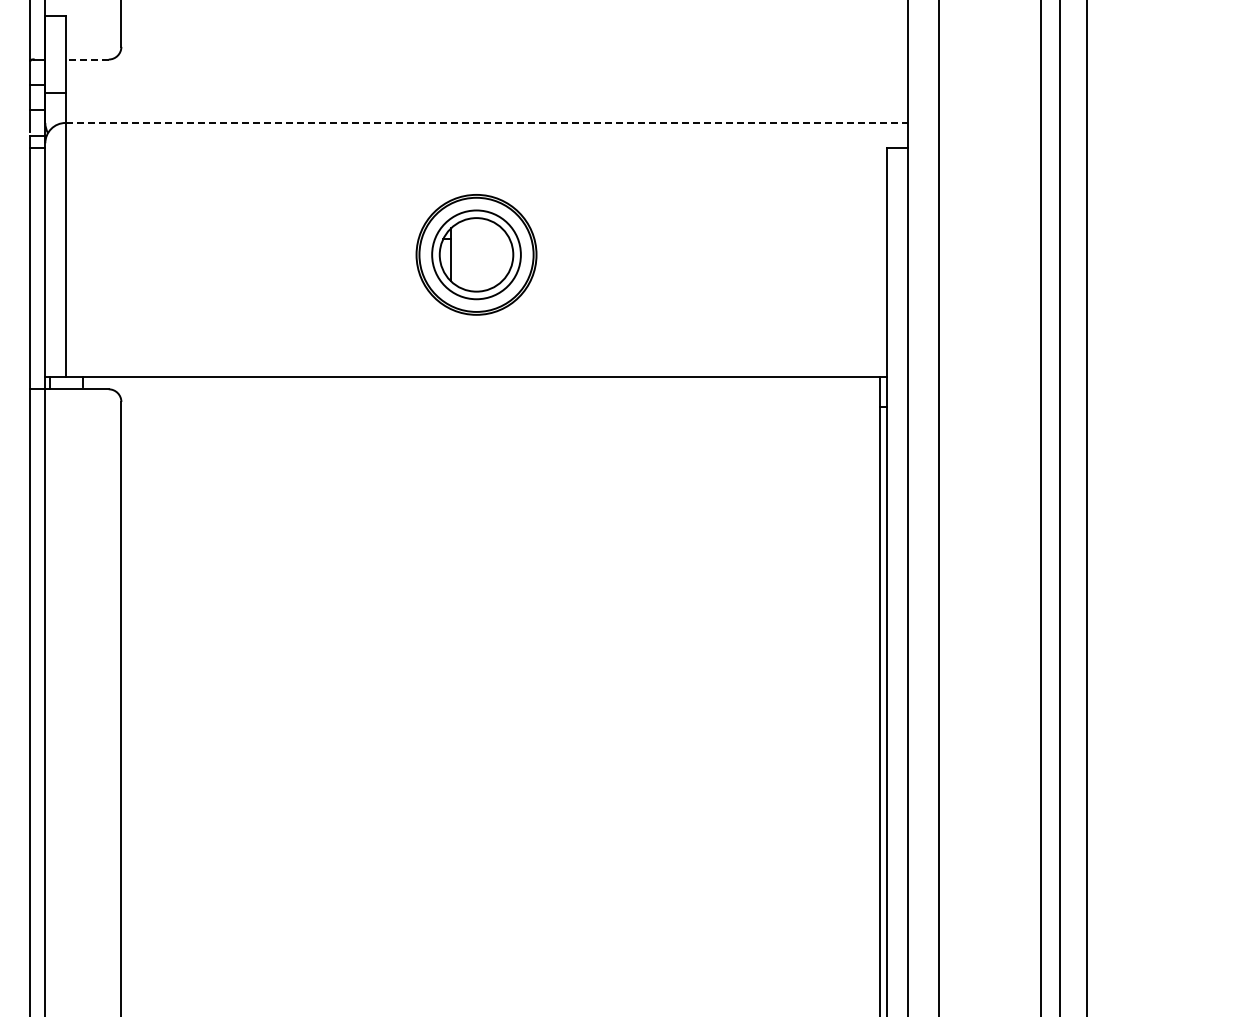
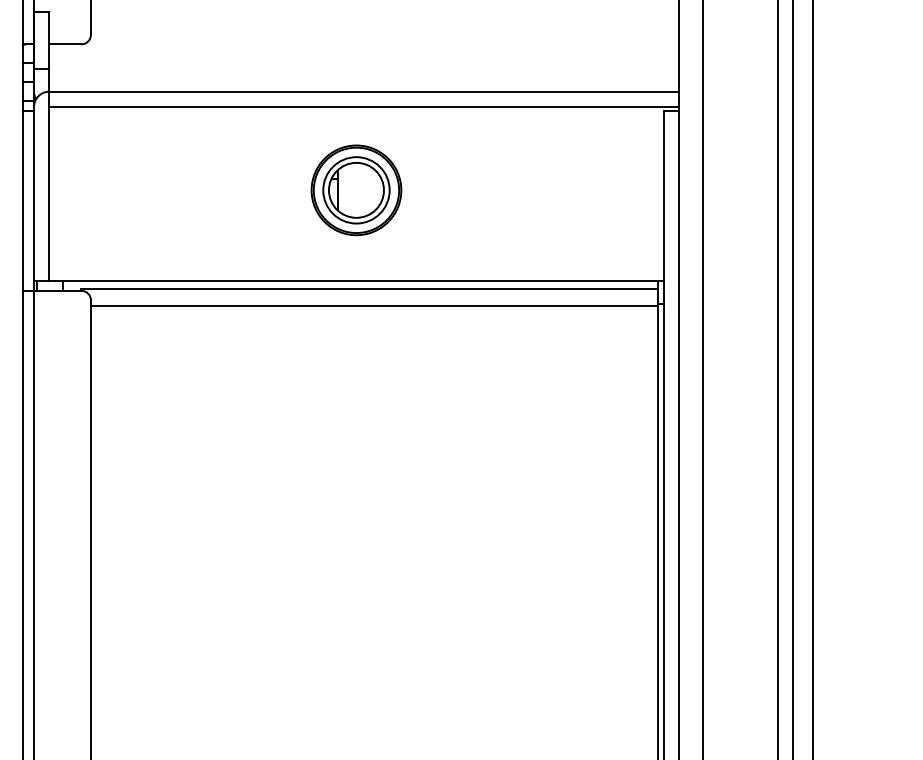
line: (87, 59) -> (65, 44), dashed -> solid
line: (487, 122) -> (364, 91), dashed -> solid
line: (486, 143) -> (363, 107), added
line: (493, 386) -> (369, 288), added
line: (500, 409) -> (374, 305), added

